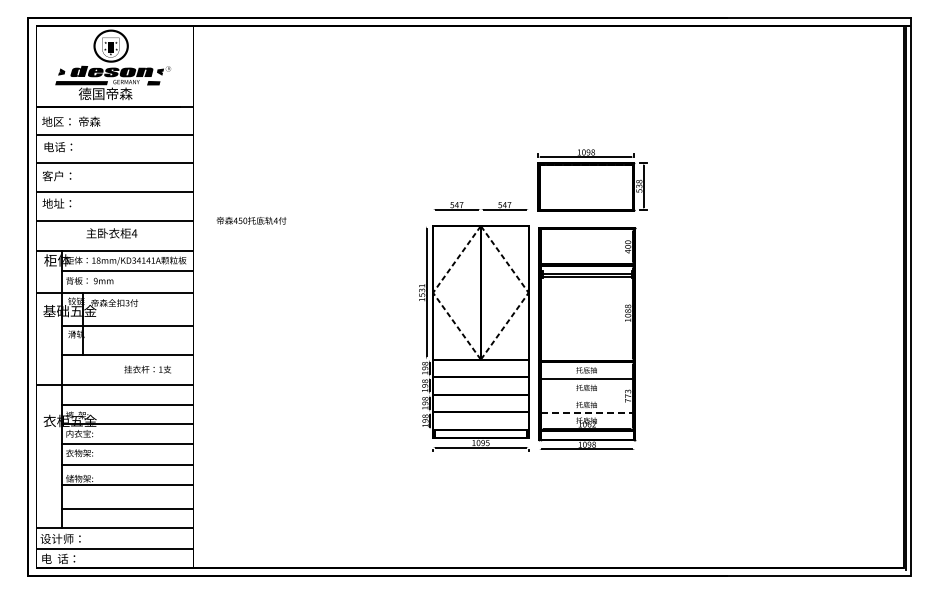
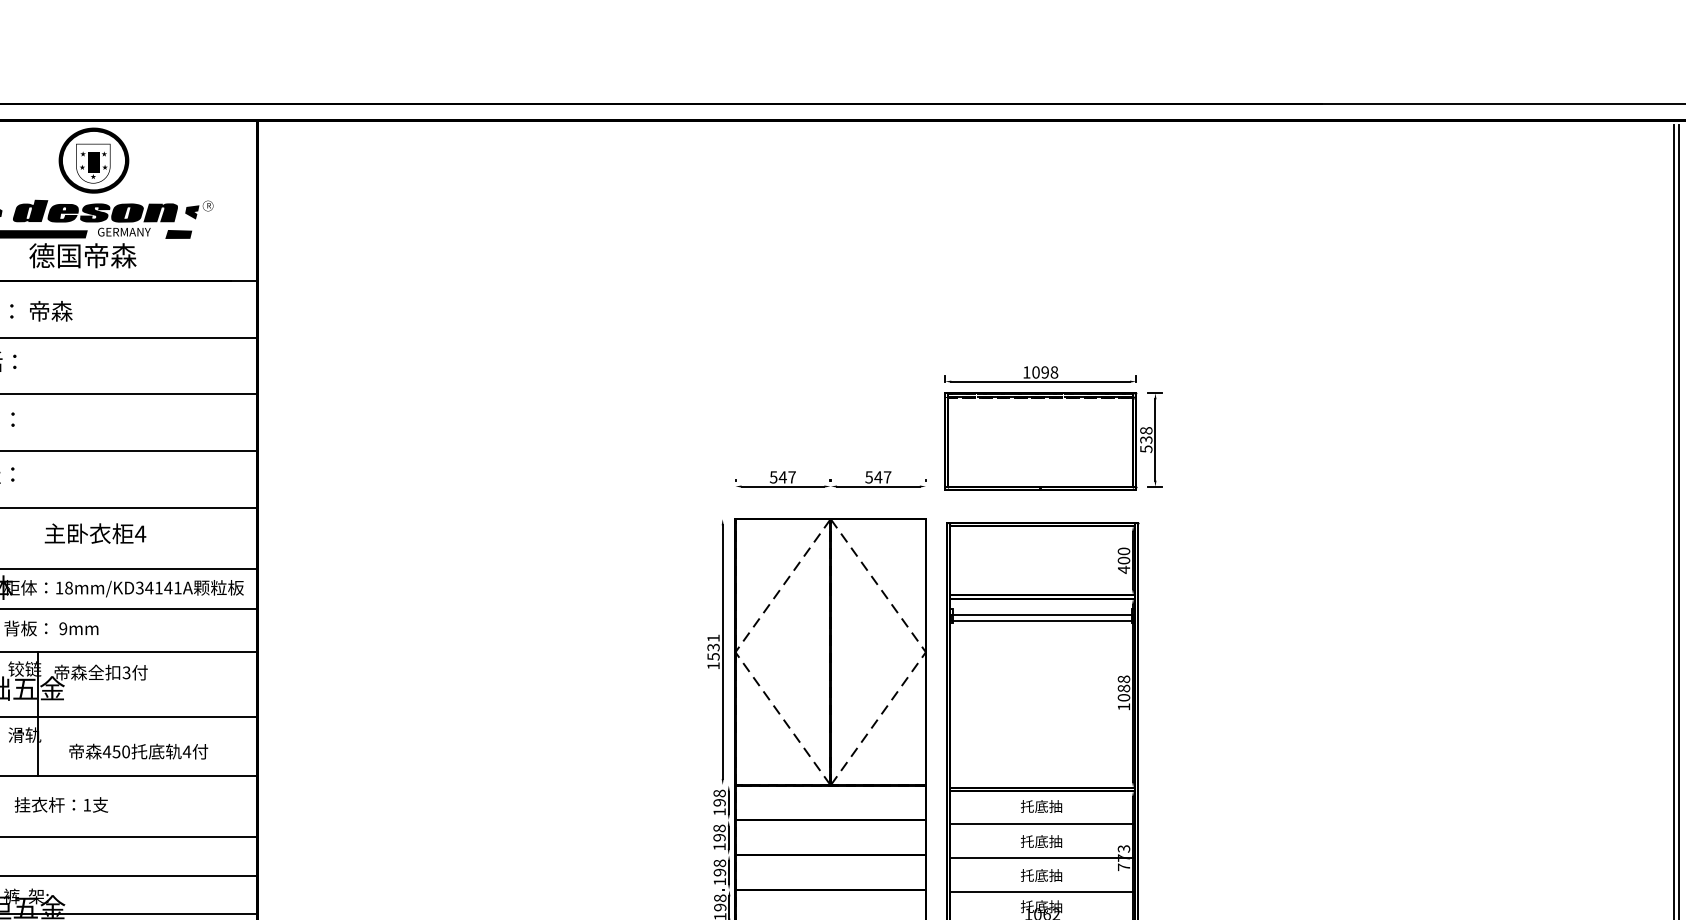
text: (251, 220) -> (138, 751), moved
text: (147, 369) -> (60, 804), moved
line: (586, 396) -> (1041, 858), added
line: (587, 412) -> (1043, 890), dashed -> solid

